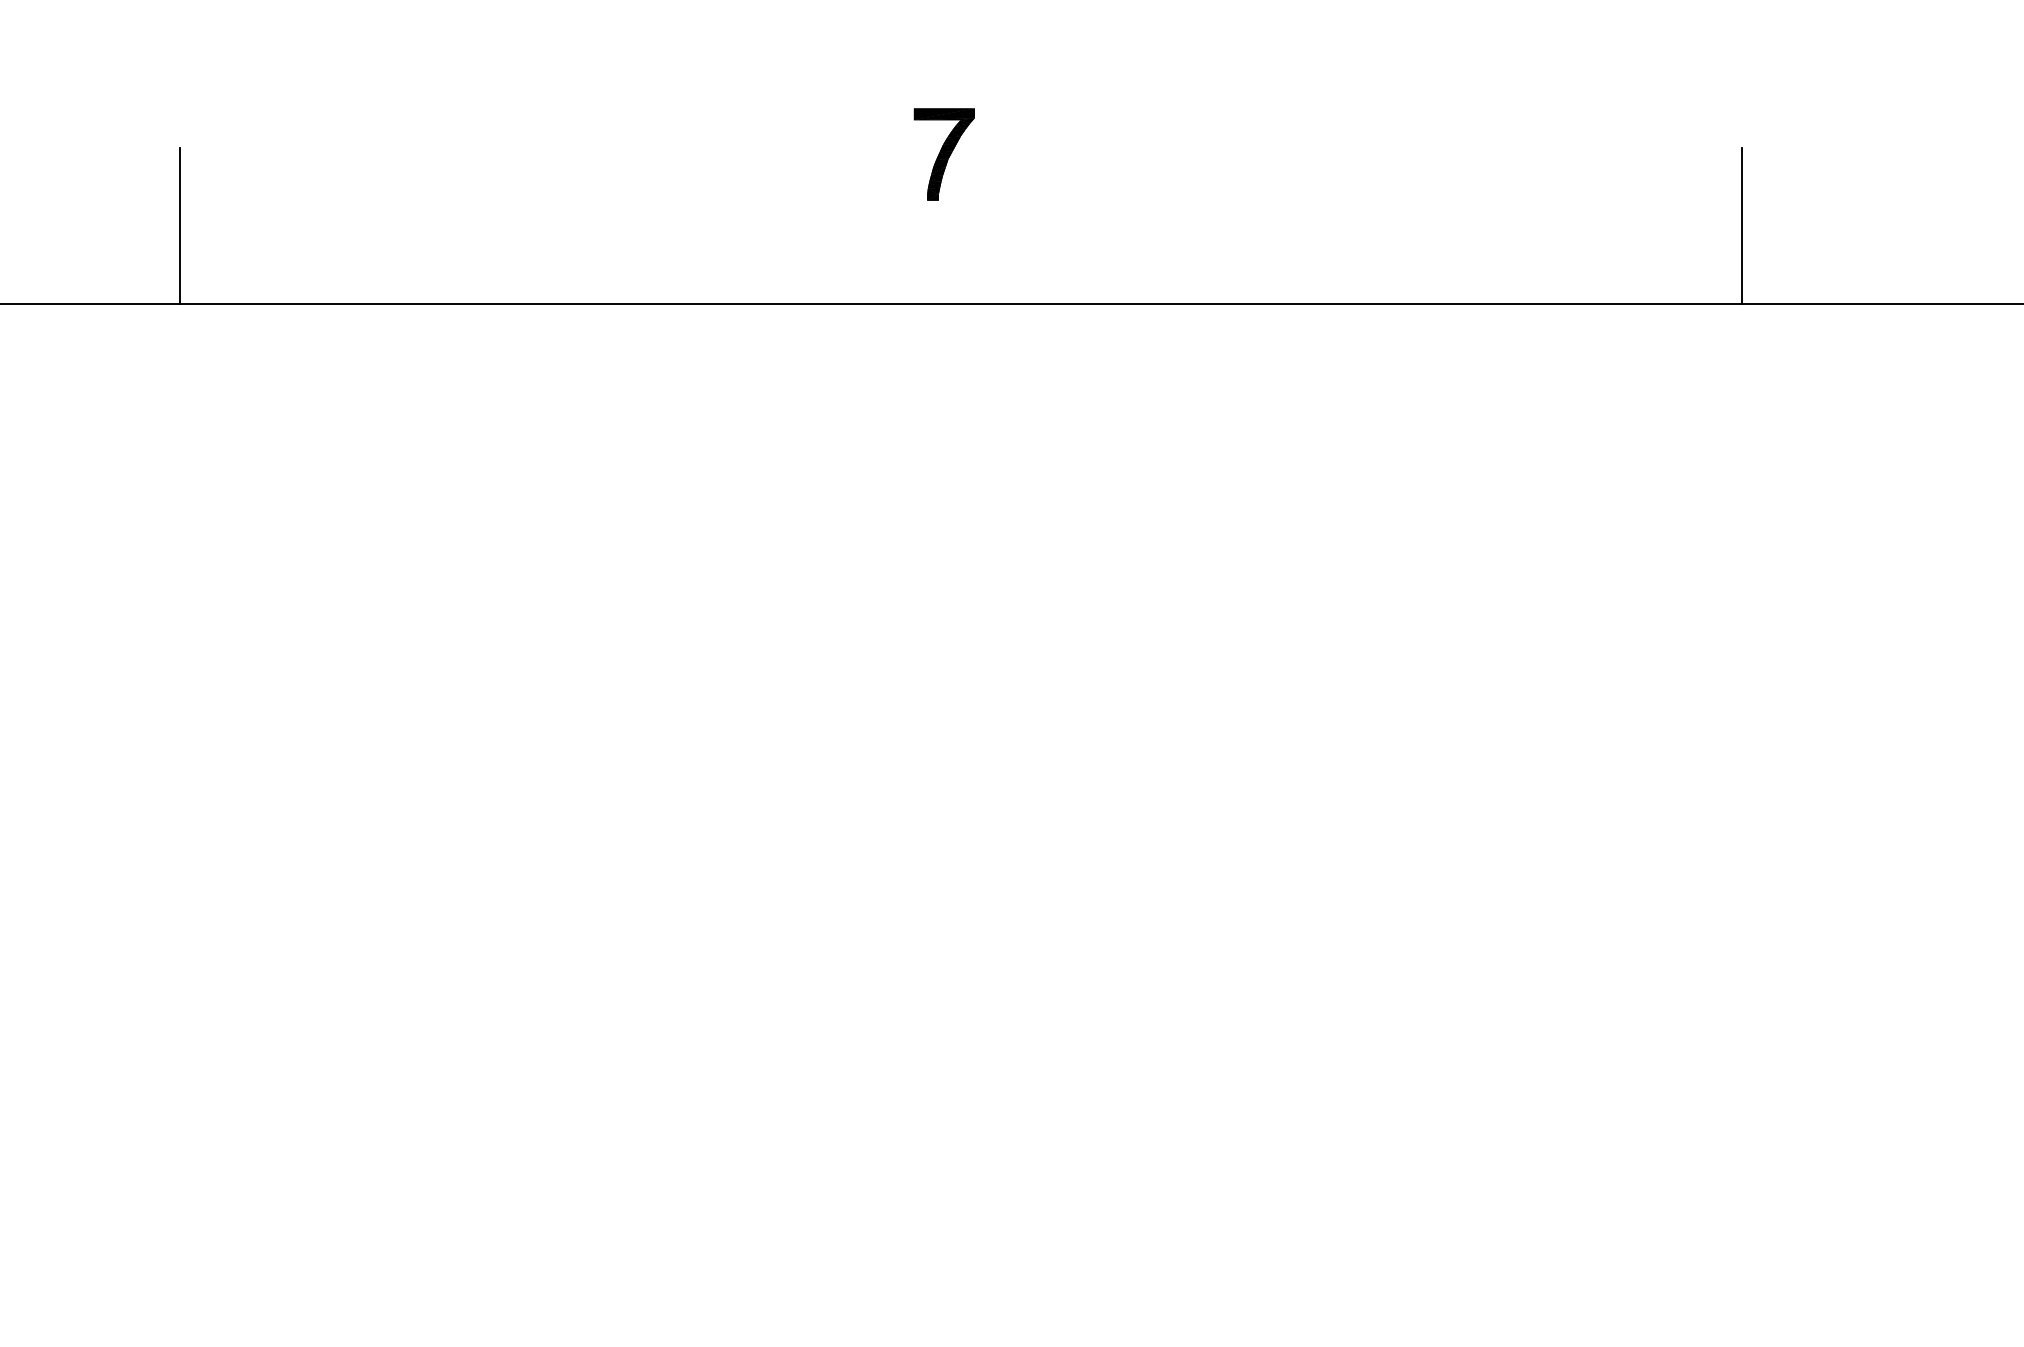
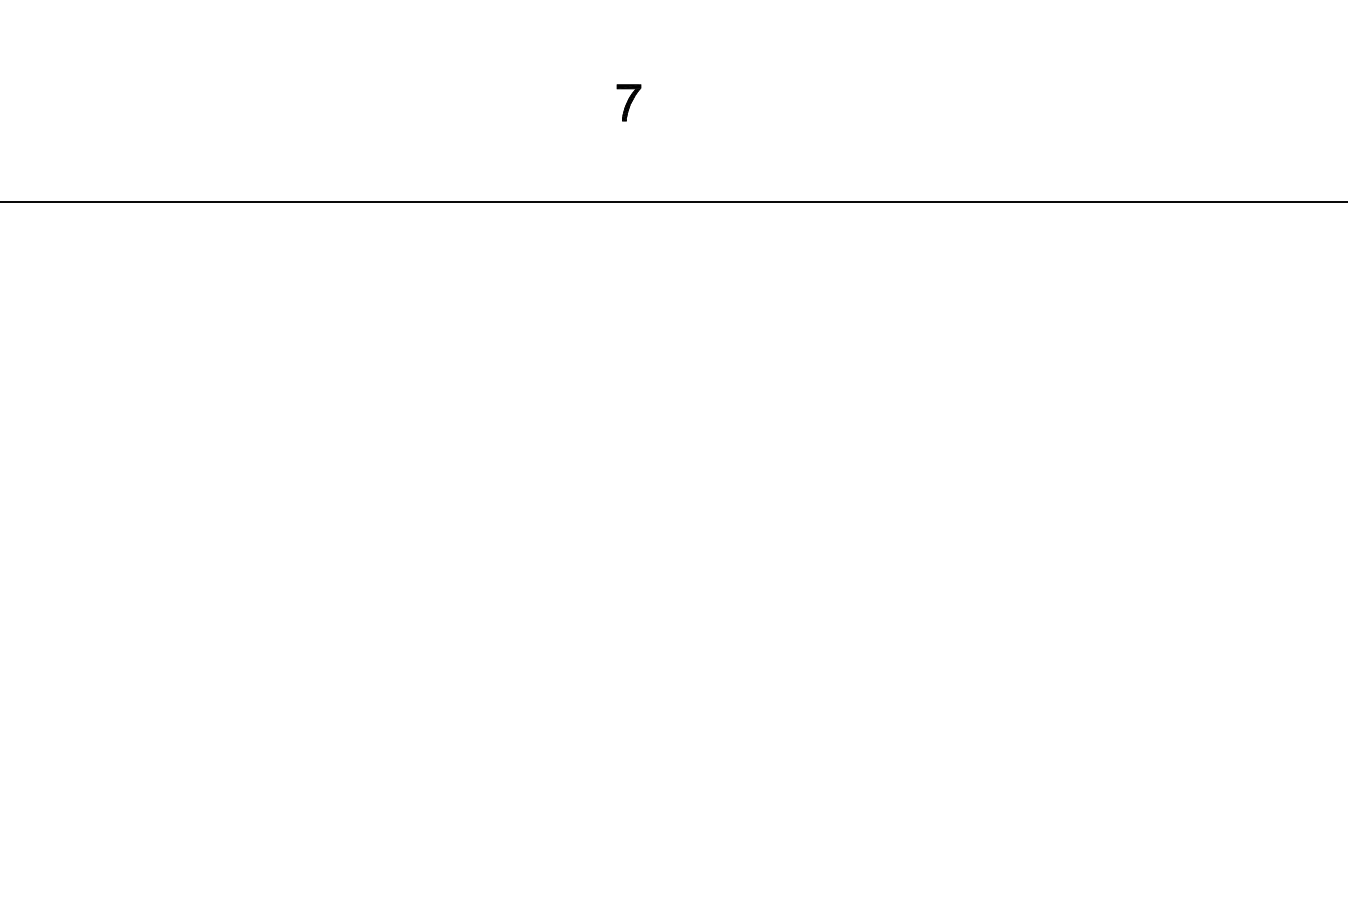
part: (943, 154) -> (628, 102), size x0.6
line: (181, 226) -> (120, 150), removed
line: (1742, 226) -> (1160, 150), removed

